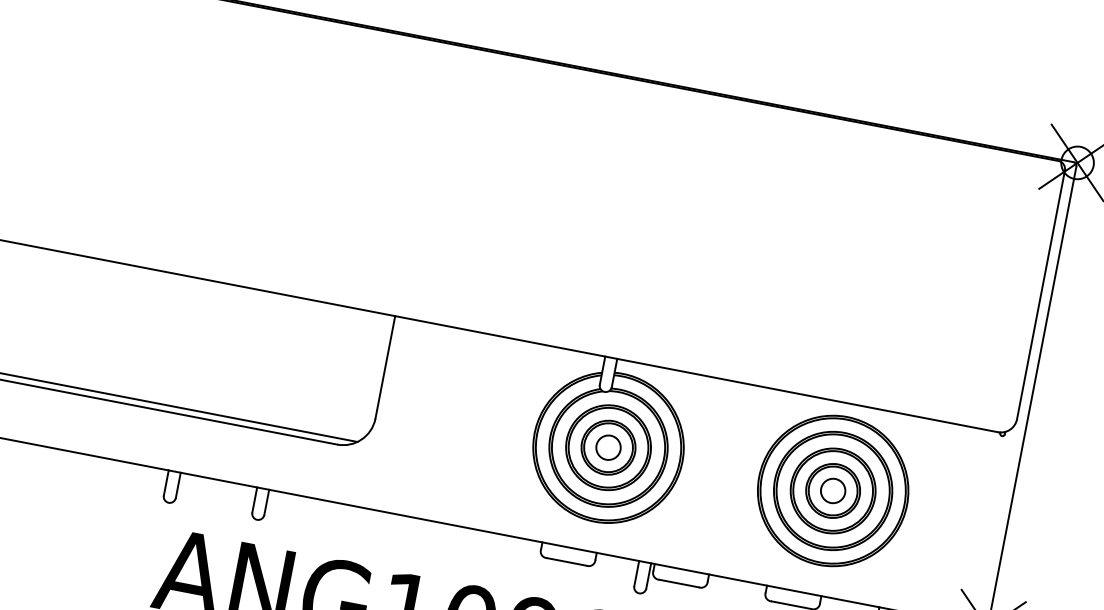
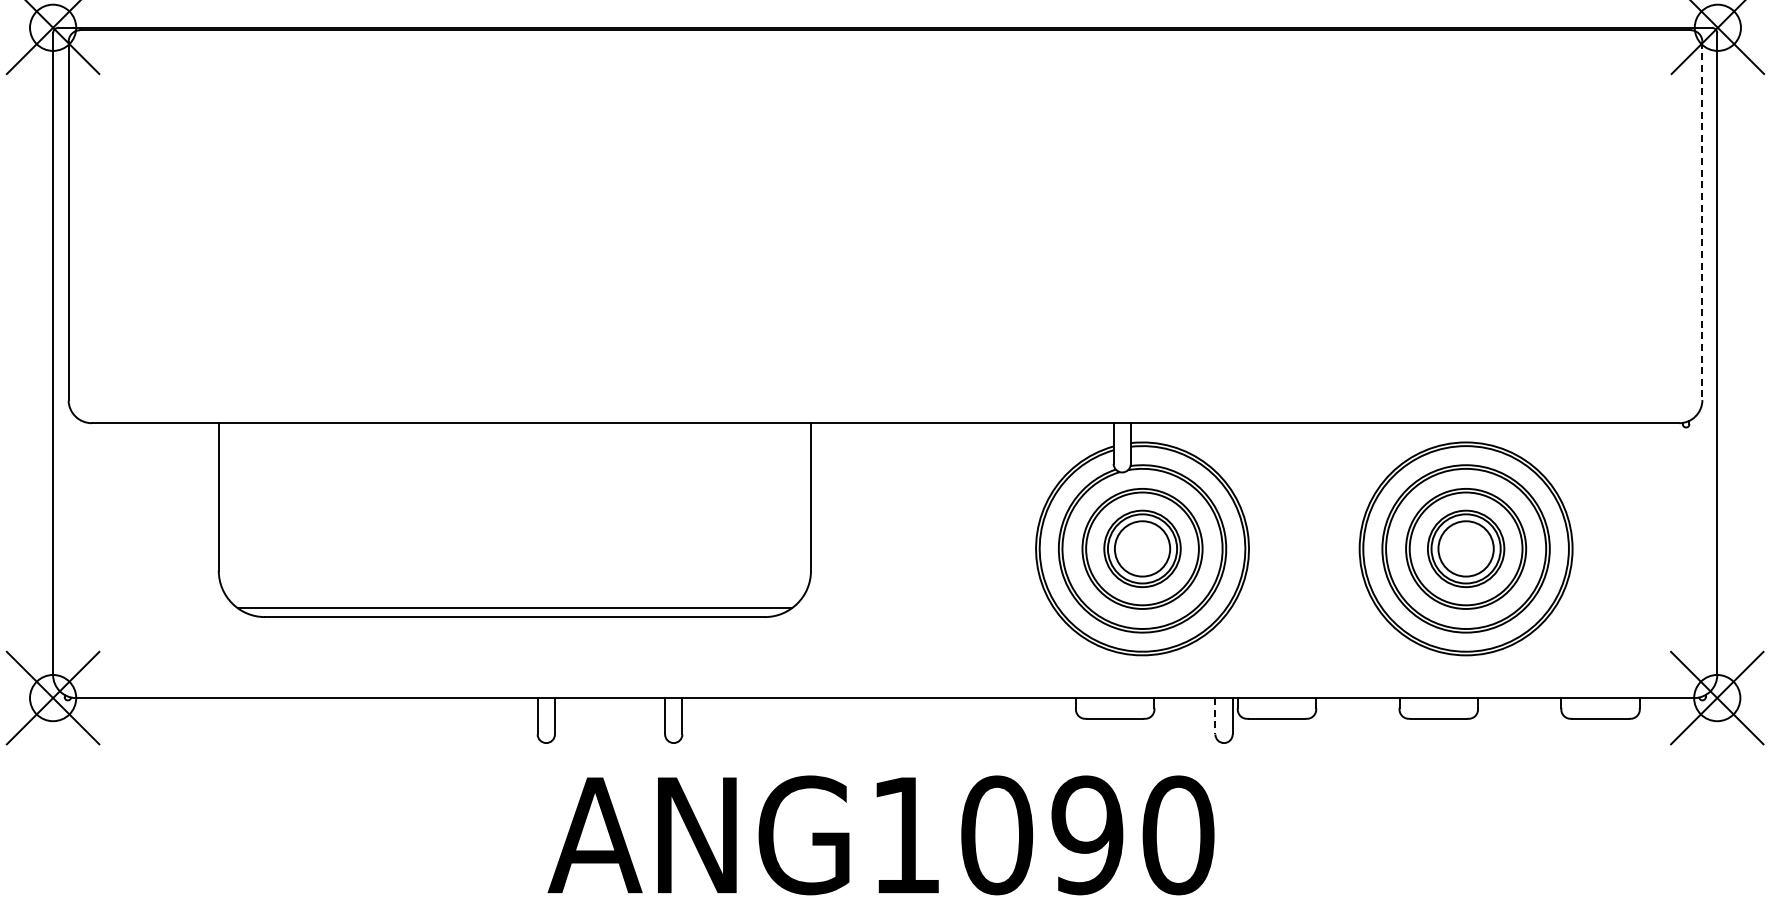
line: (1041, 295) -> (1702, 221), solid -> dashed
circle: (608, 447) -> (1142, 548), size x1.6
circle: (832, 490) -> (1465, 548), size x1.6
line: (636, 573) -> (1215, 716), solid -> dashed

